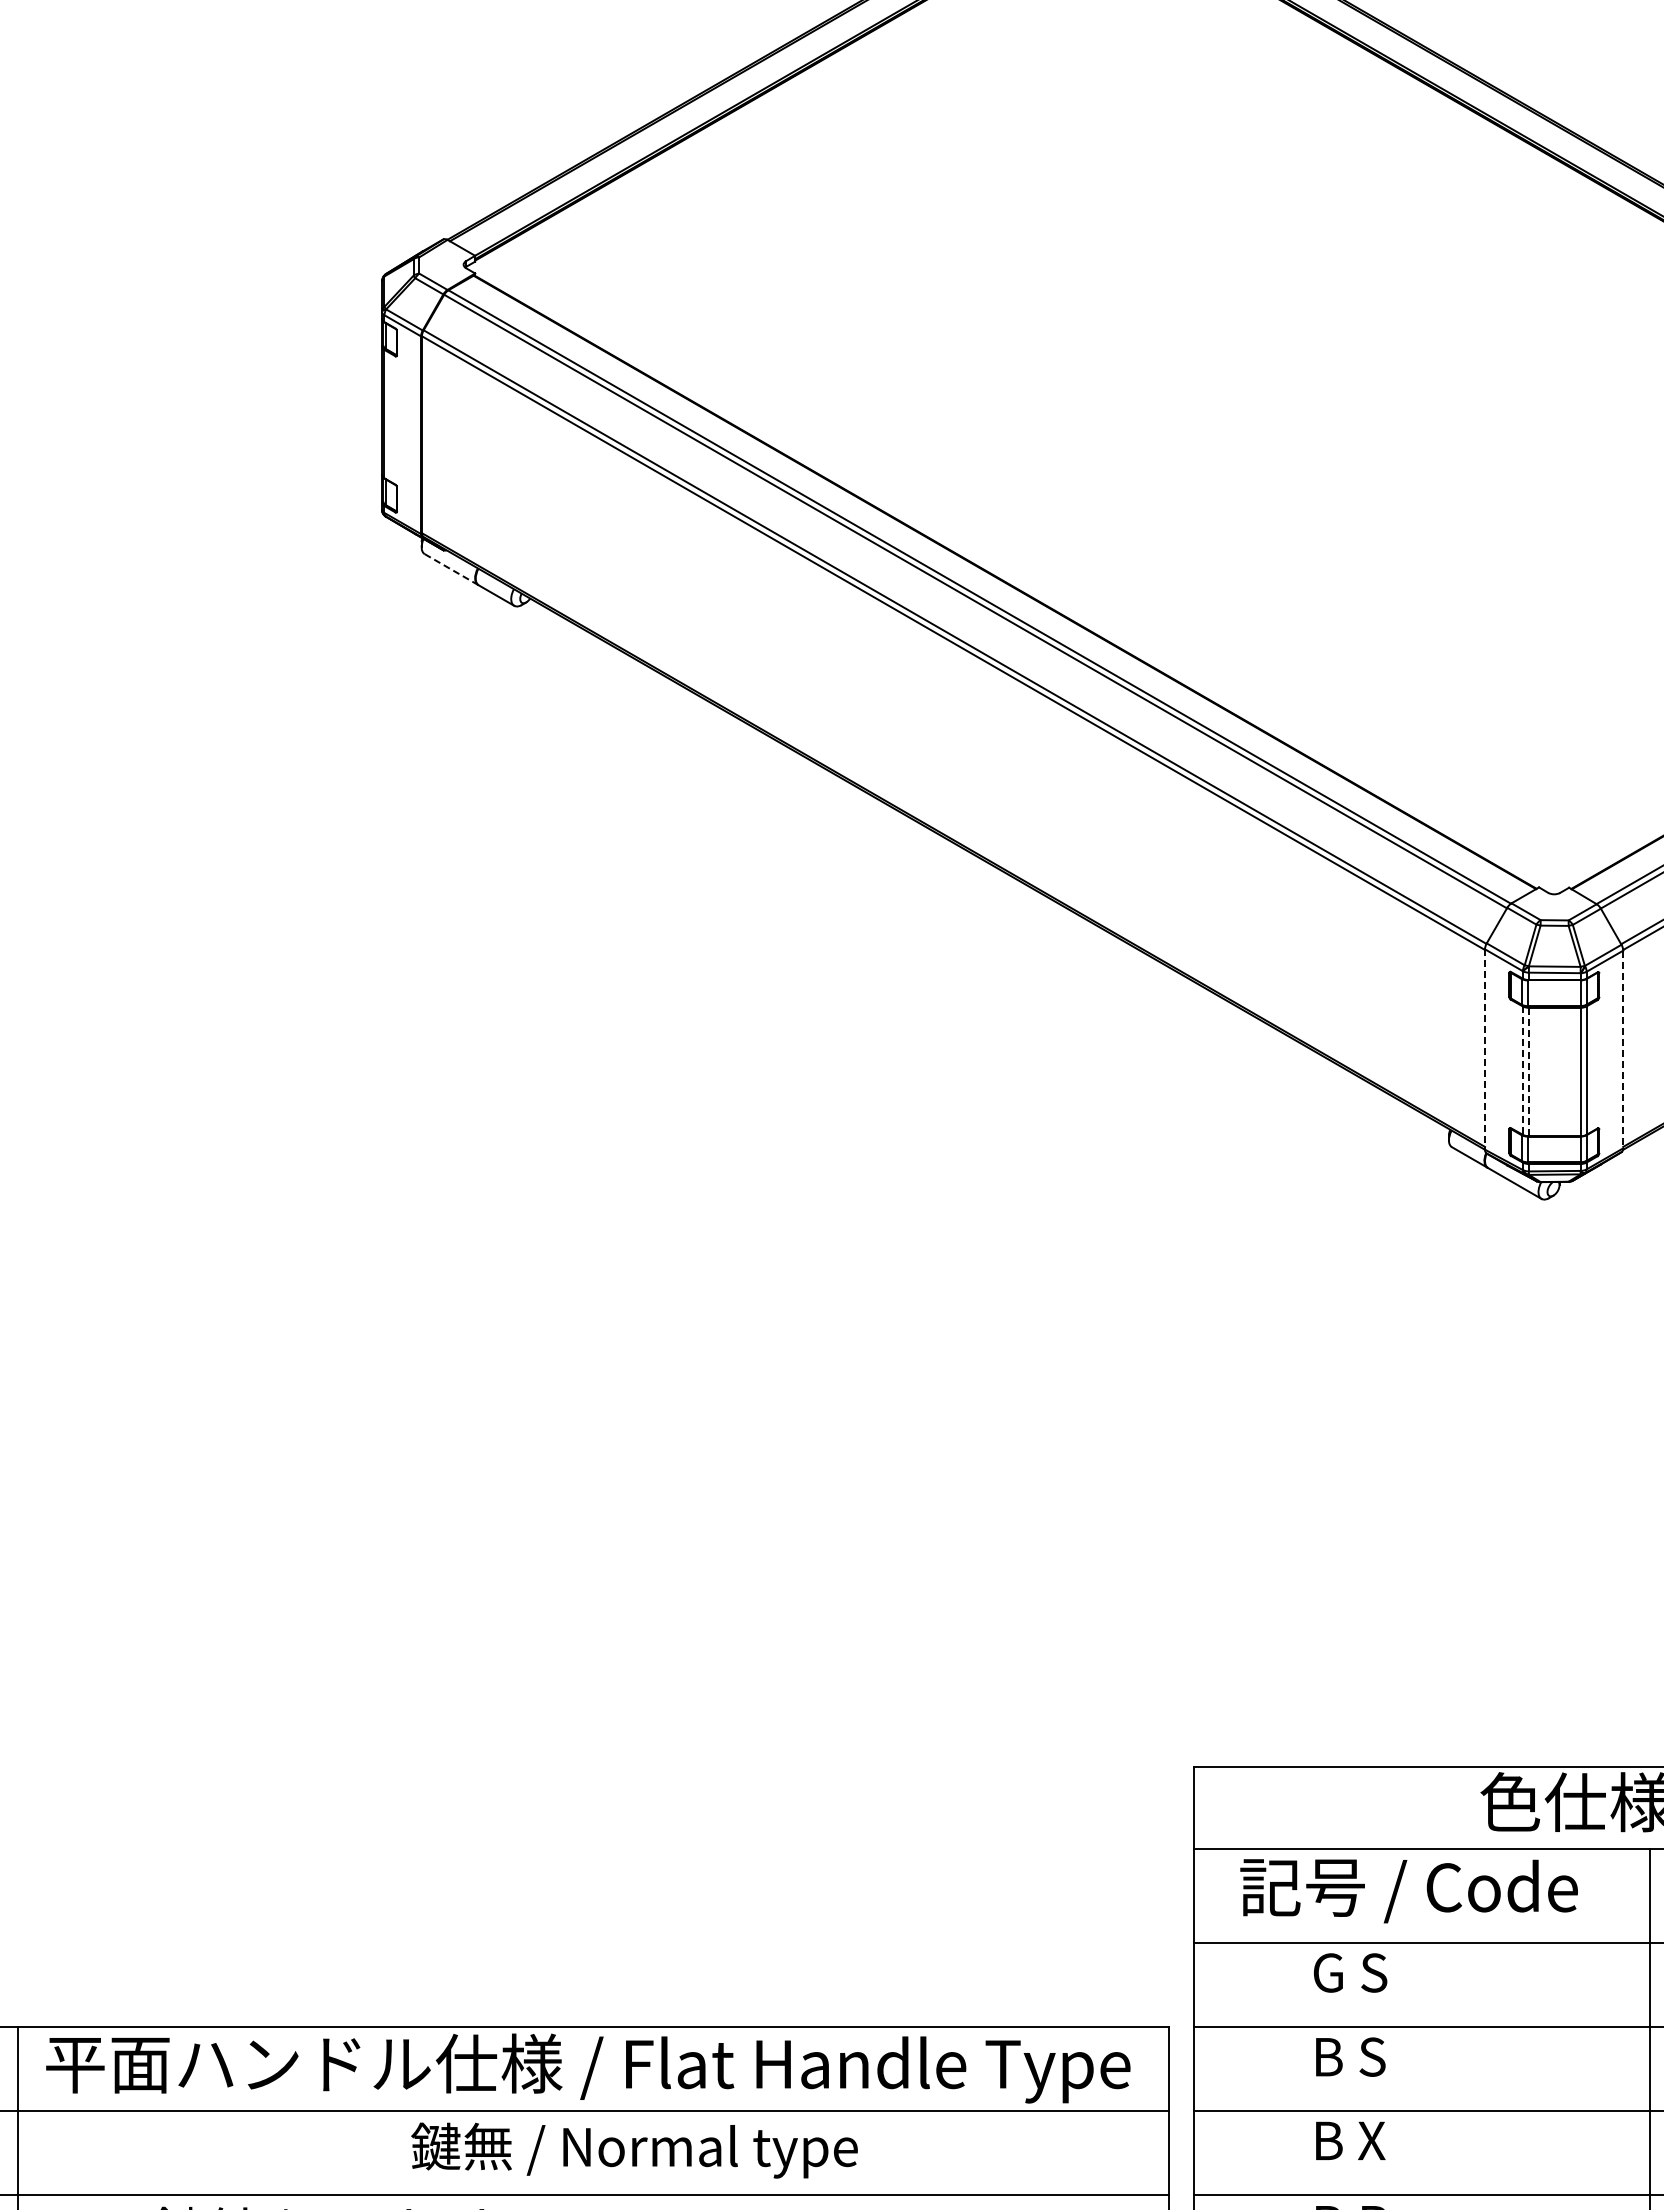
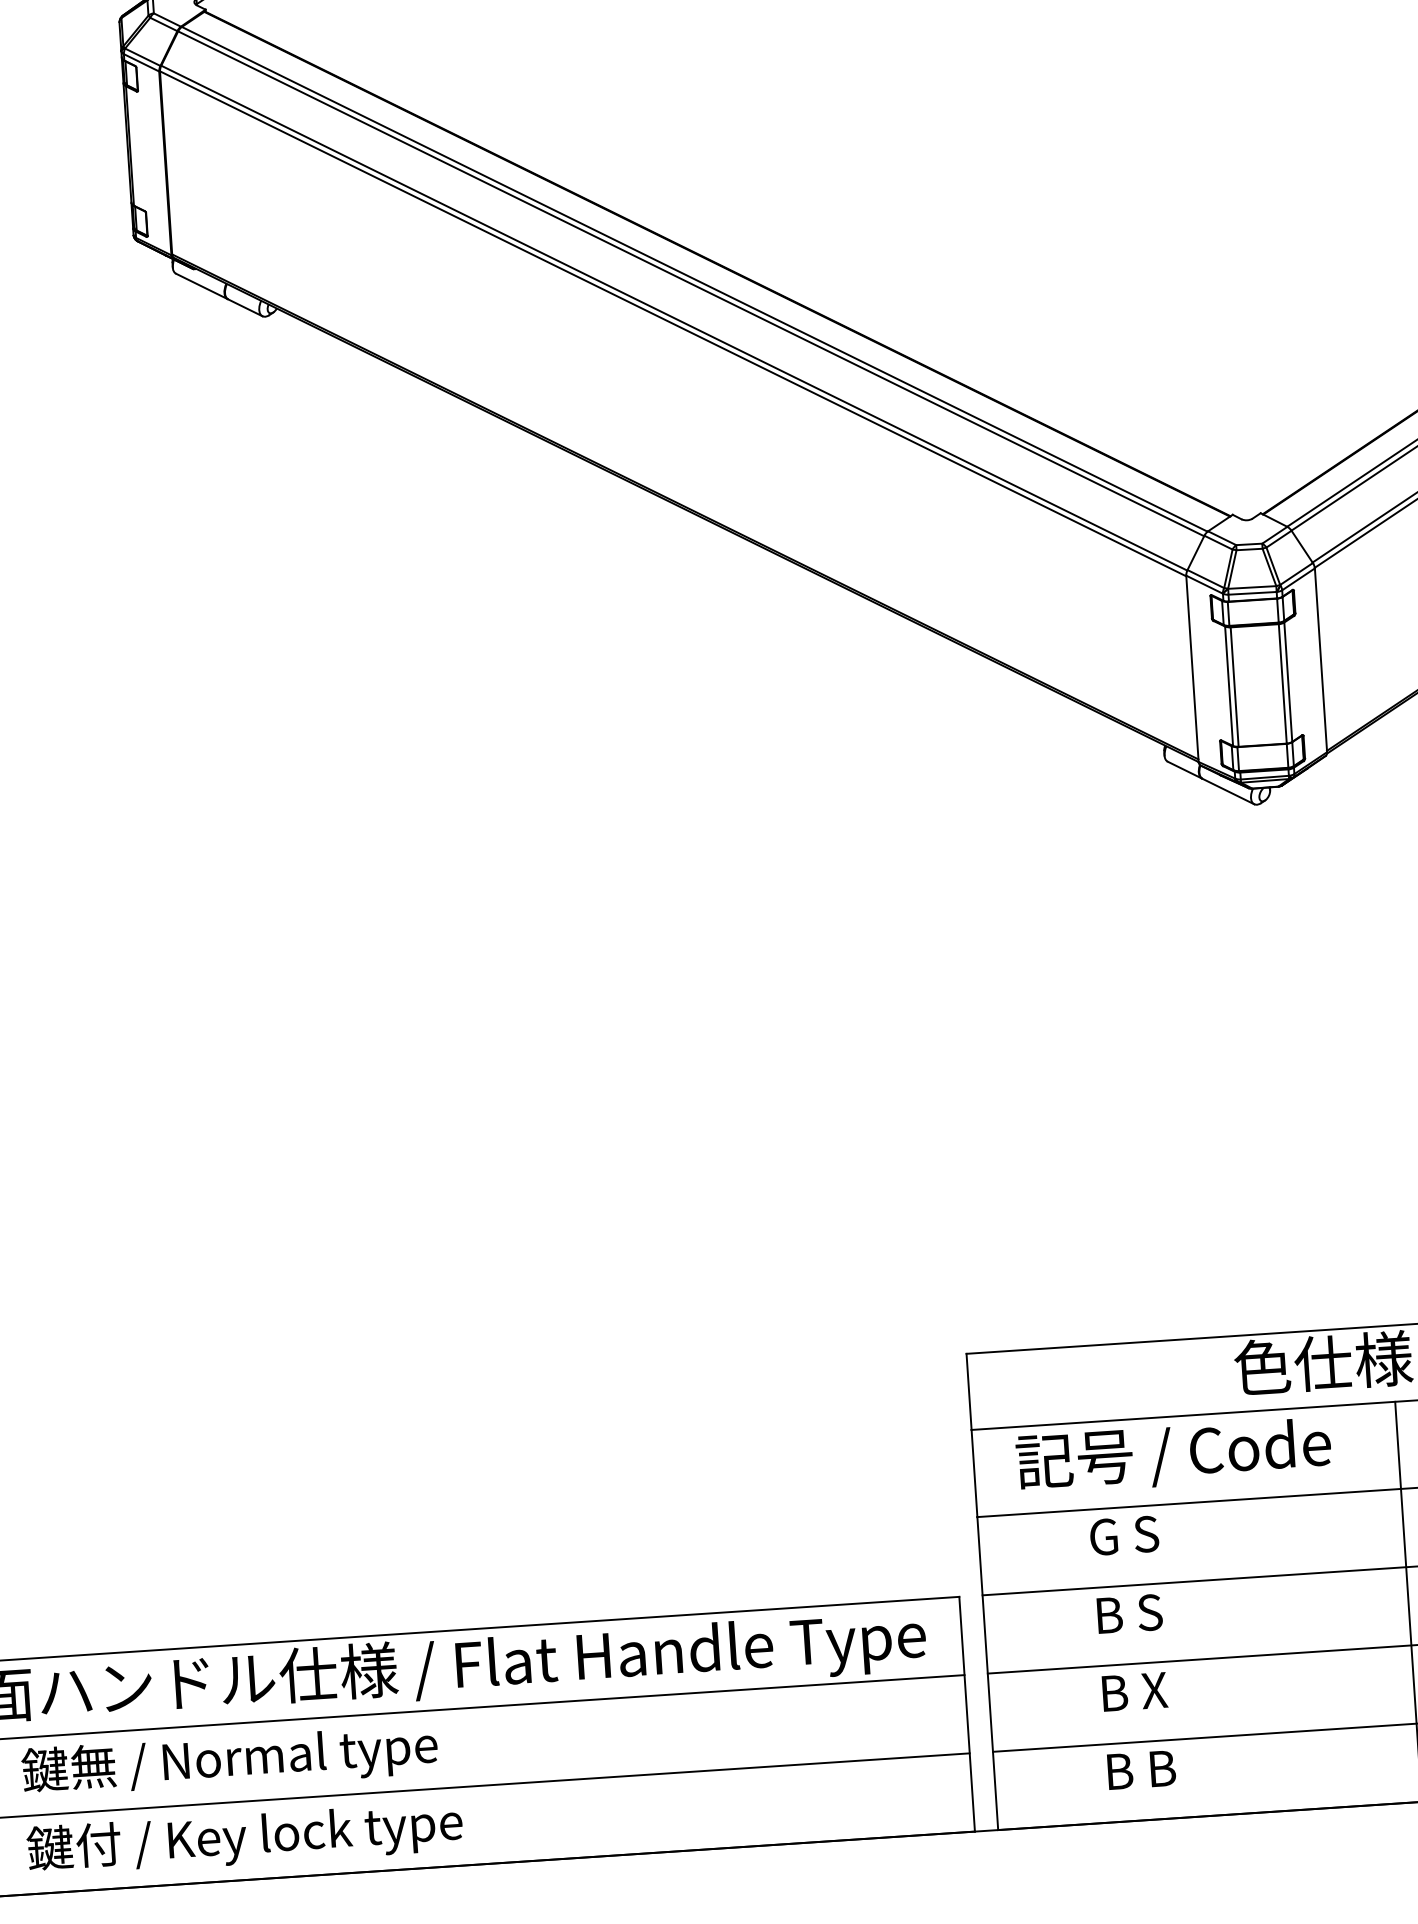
line: (451, 569) -> (201, 286), dashed -> solid
line: (1484, 1049) -> (1191, 668), dashed -> solid
line: (1623, 1049) -> (1321, 660), dashed -> solid
line: (1522, 1071) -> (1228, 686), dashed -> solid
line: (1528, 1071) -> (1234, 686), dashed -> solid
text: (634, 2150) -> (229, 1760), moved

